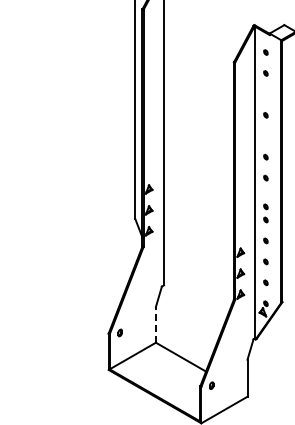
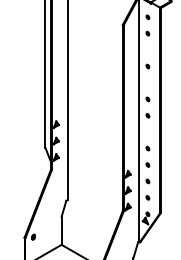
part: (265, 206) -> (147, 138), removed
line: (155, 324) -> (61, 230), dashed -> solid

